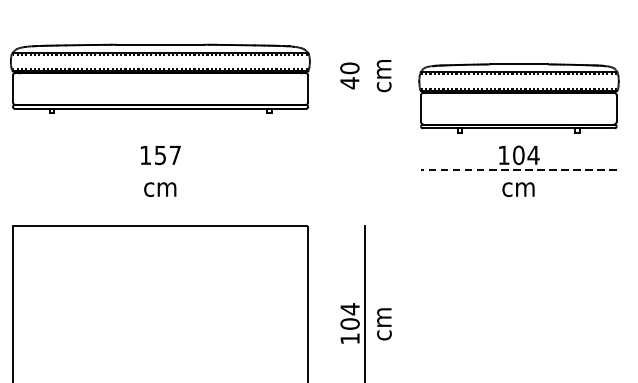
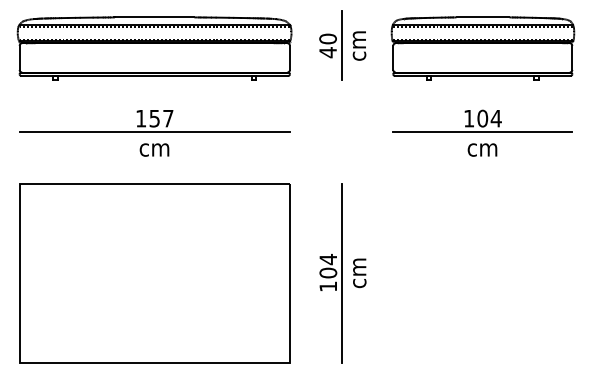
line: (364, 75) -> (341, 45), added
part: (518, 98) -> (482, 48), moved
line: (160, 169) -> (154, 131), added
line: (518, 169) -> (482, 131), dashed -> solid

